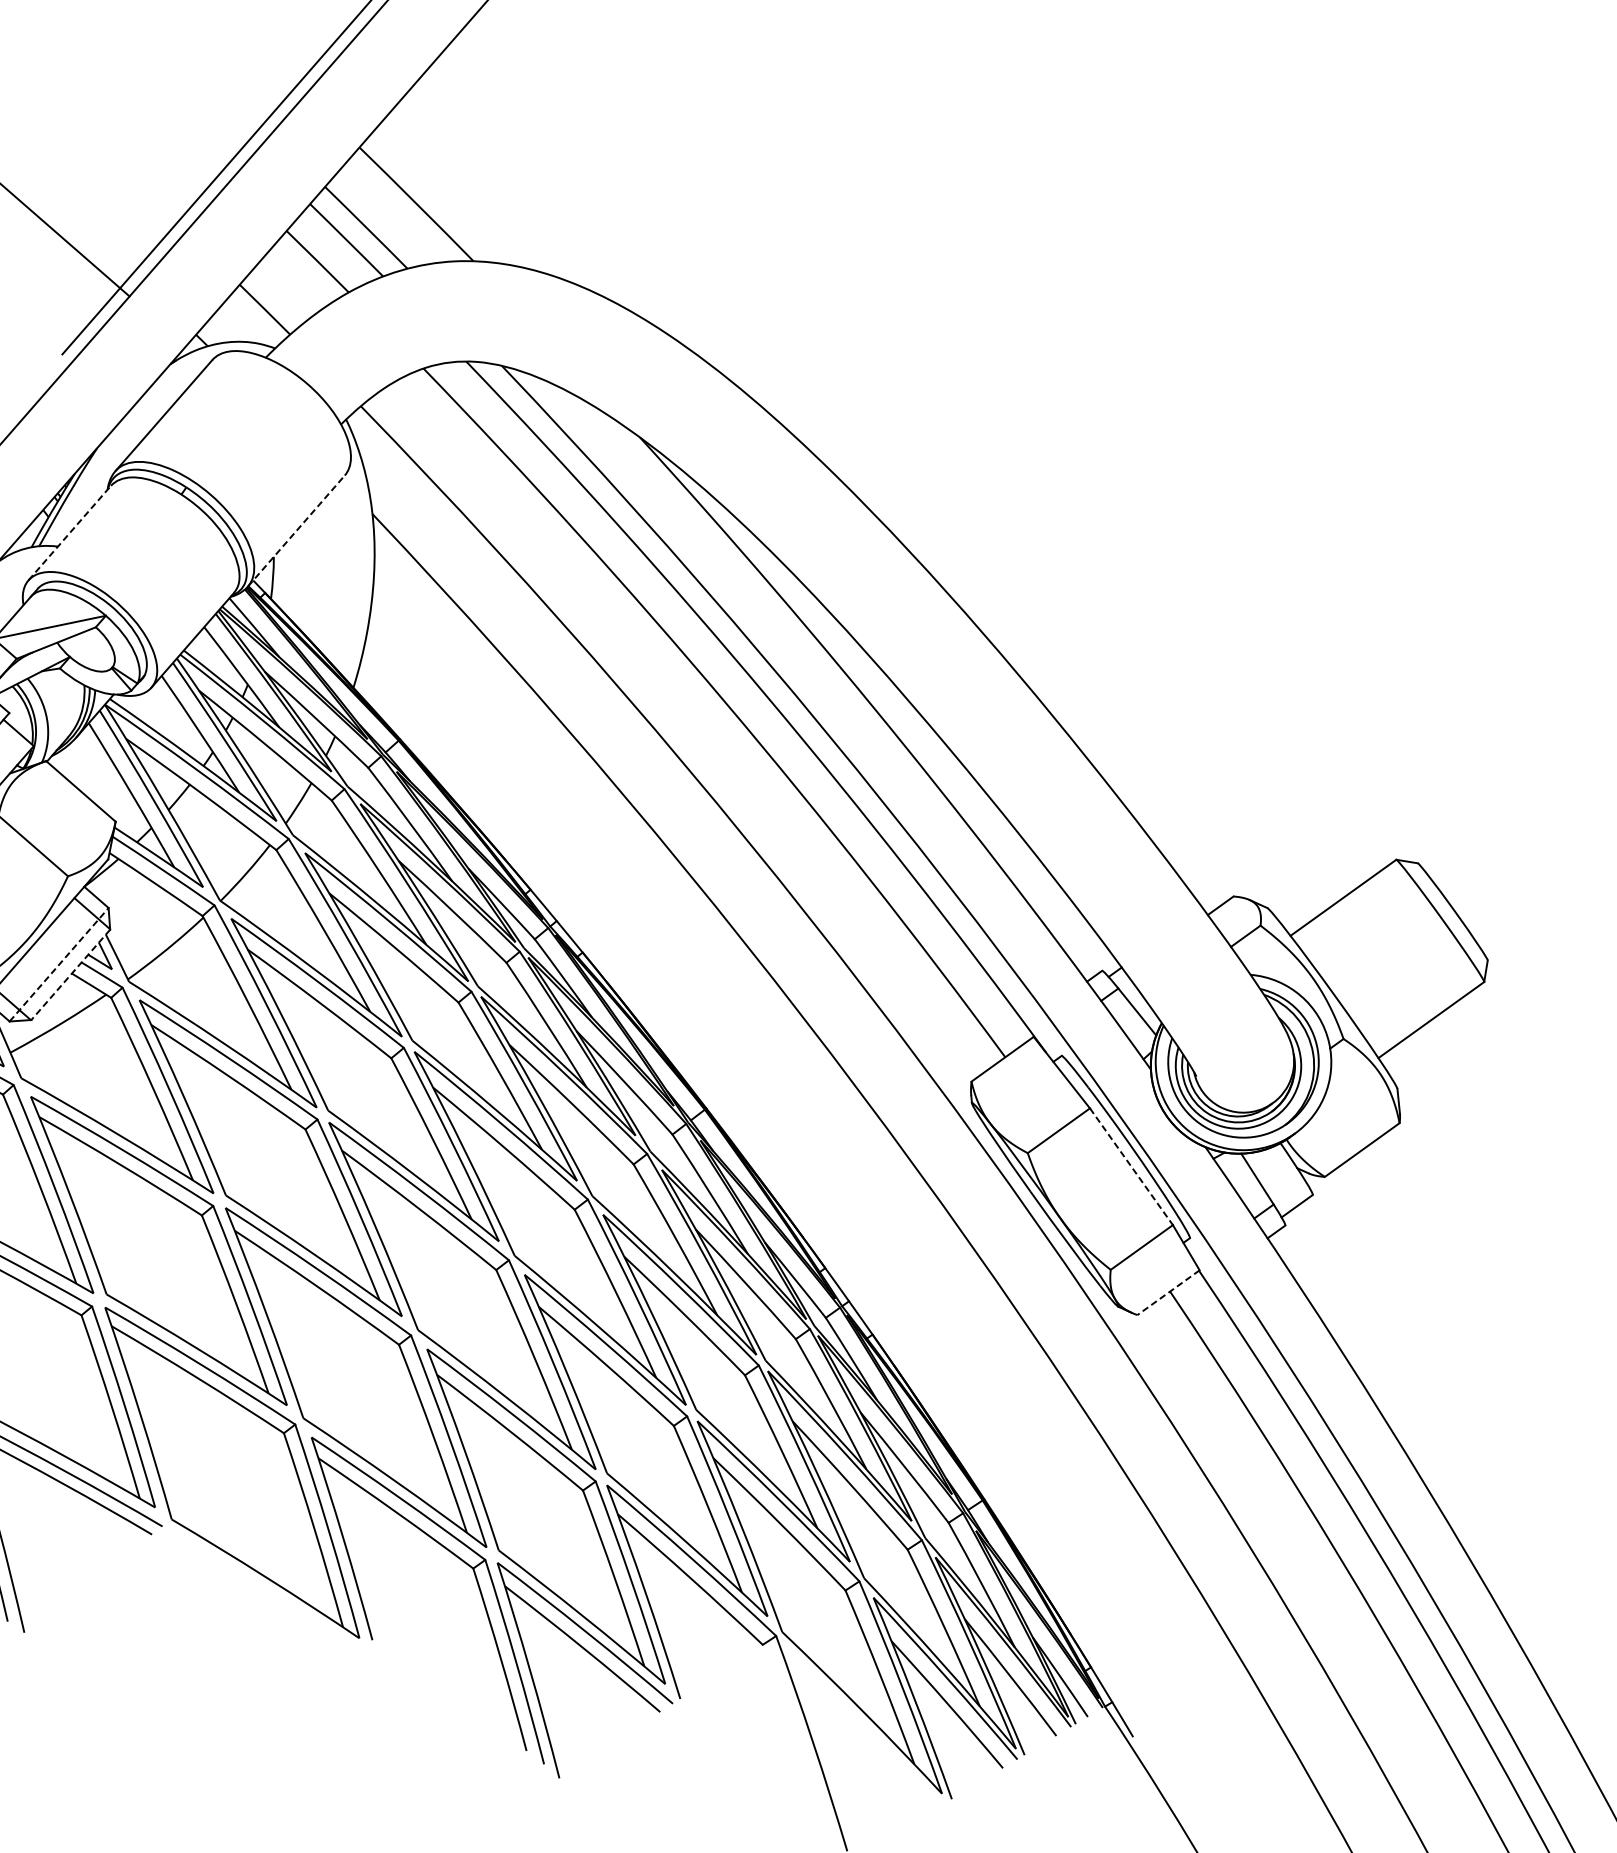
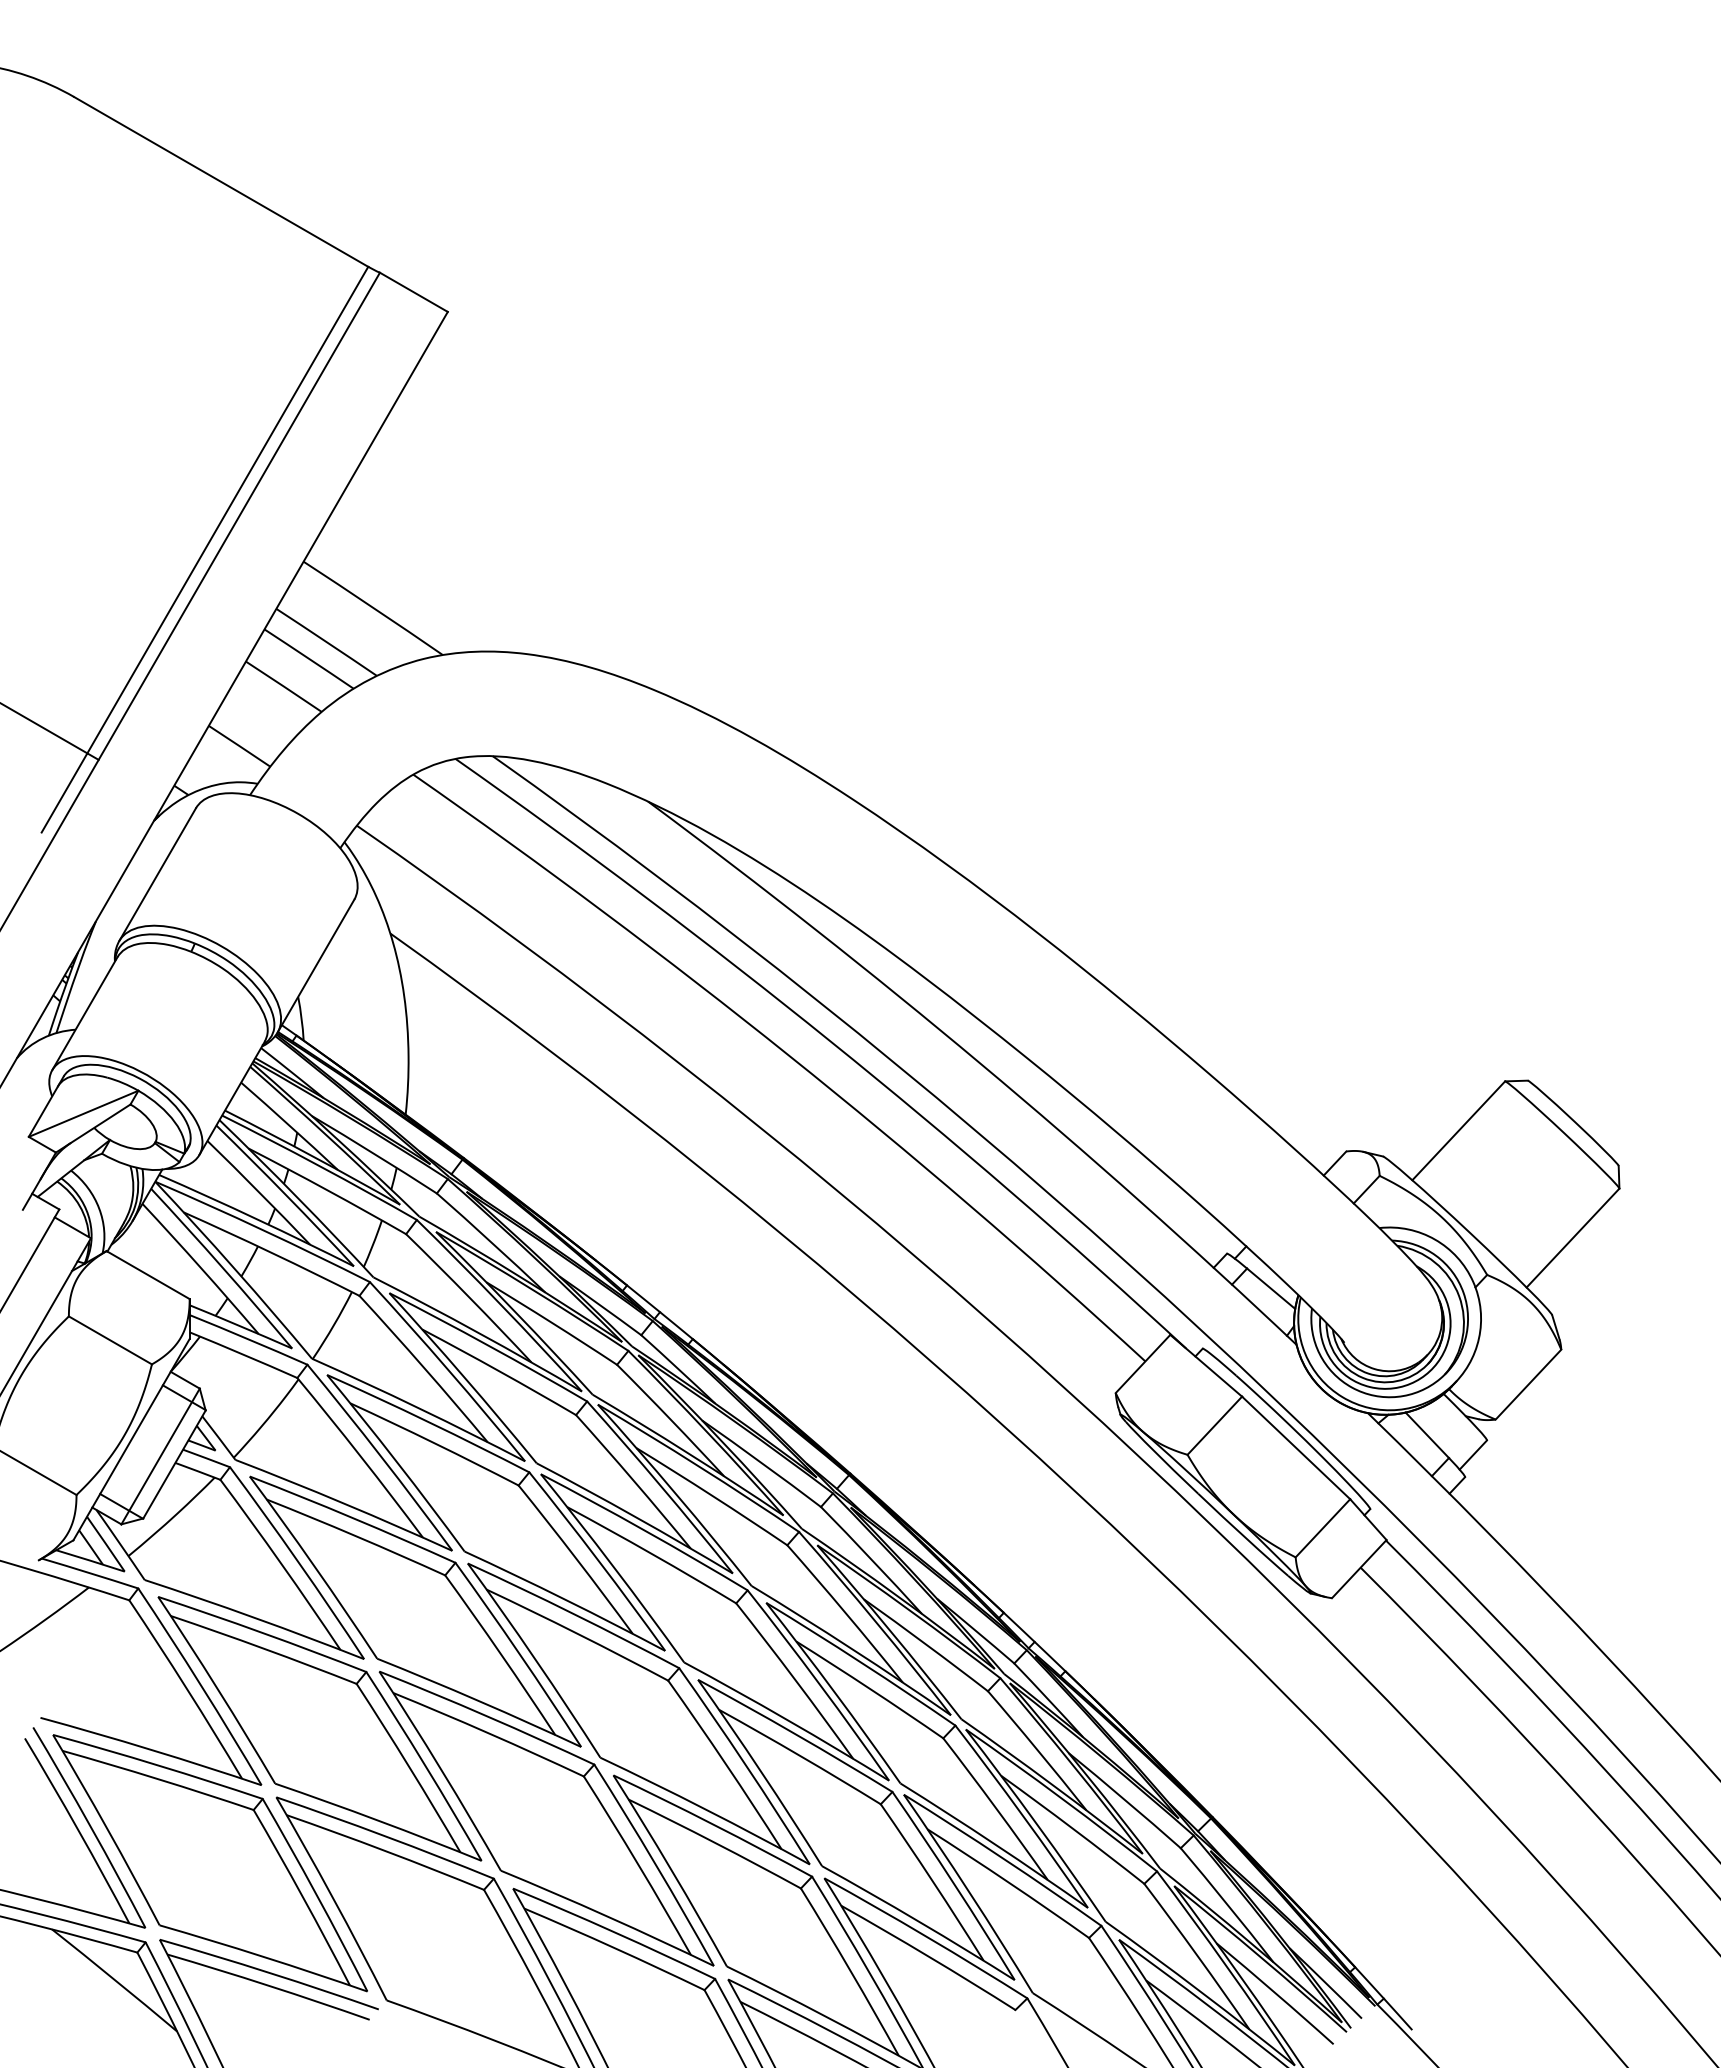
line: (296, 530) -> (316, 965), dashed -> solid
line: (70, 533) -> (85, 1013), dashed -> solid
line: (59, 964) -> (160, 1456), dashed -> solid
line: (70, 974) -> (174, 1464), dashed -> solid
line: (1131, 1166) -> (1296, 1447), dashed -> solid
line: (1168, 1293) -> (1359, 1569), dashed -> solid

